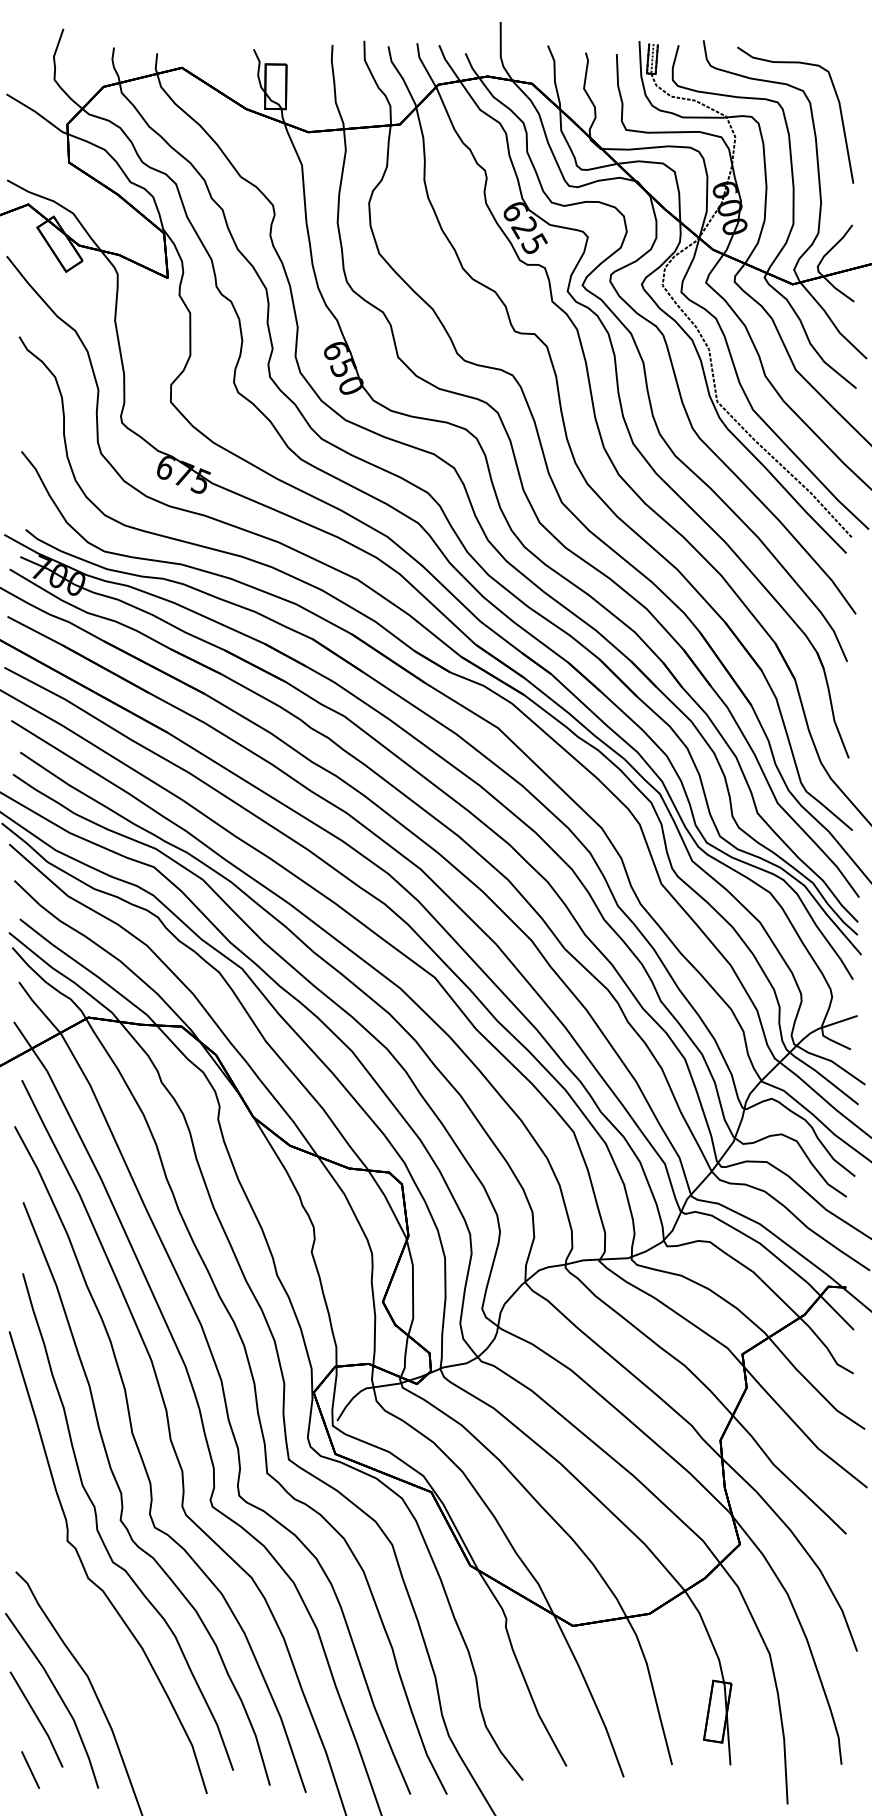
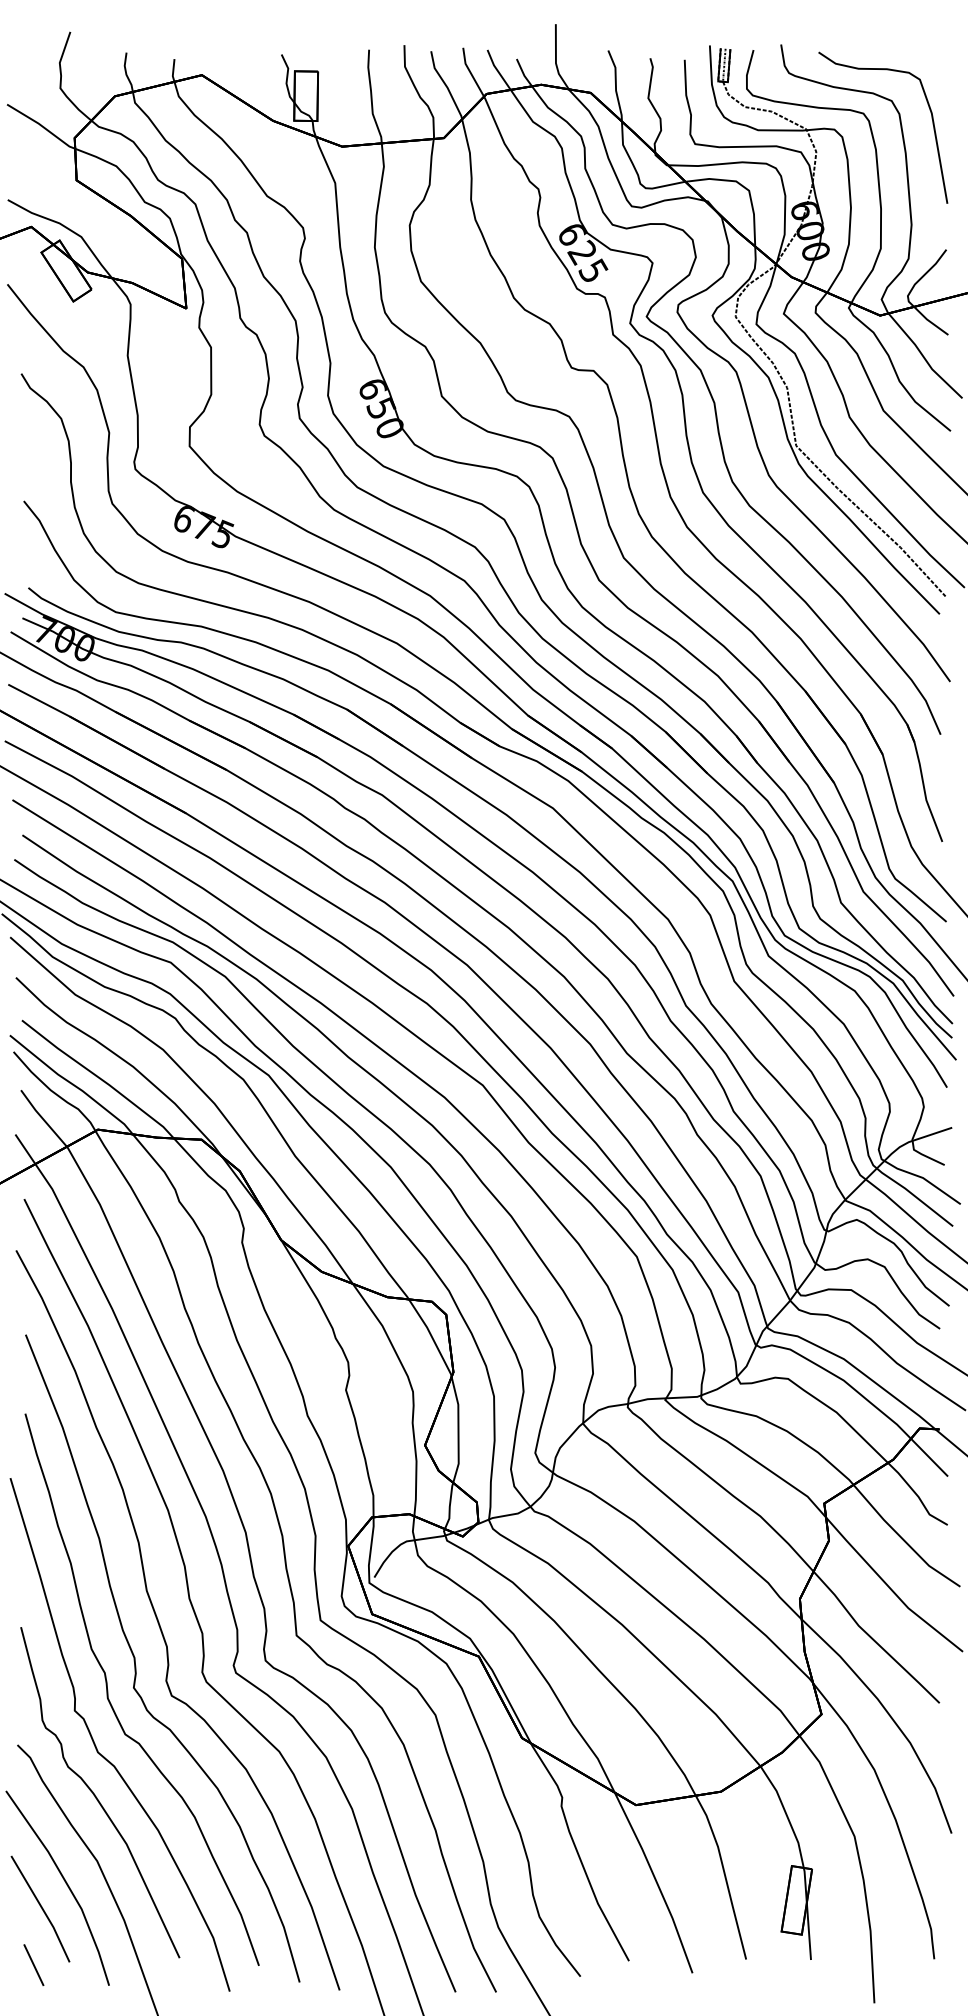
curve: (86, 1616) -> (95, 1794), added

